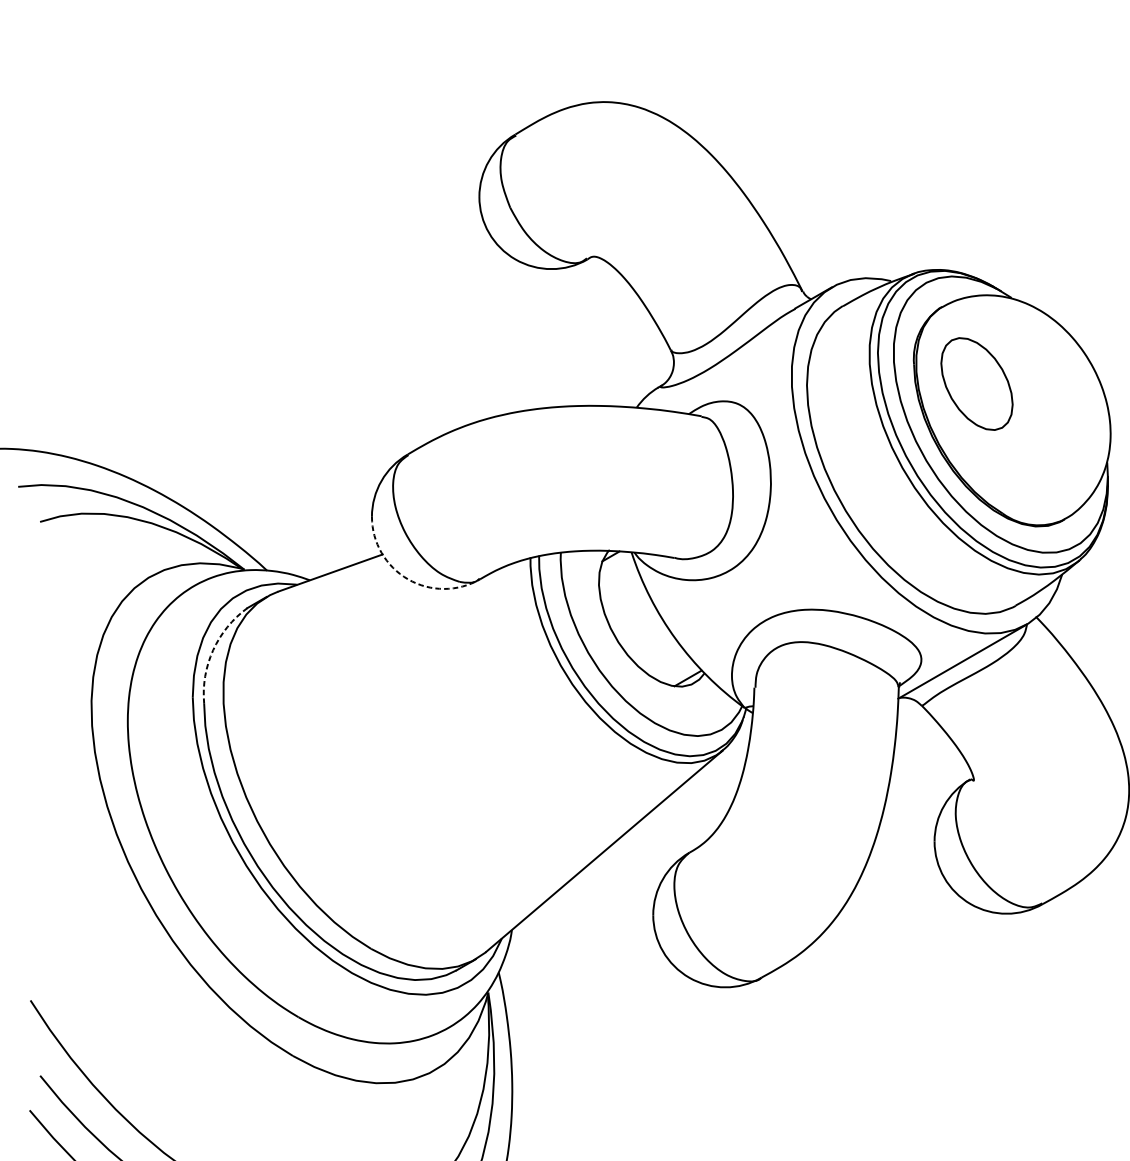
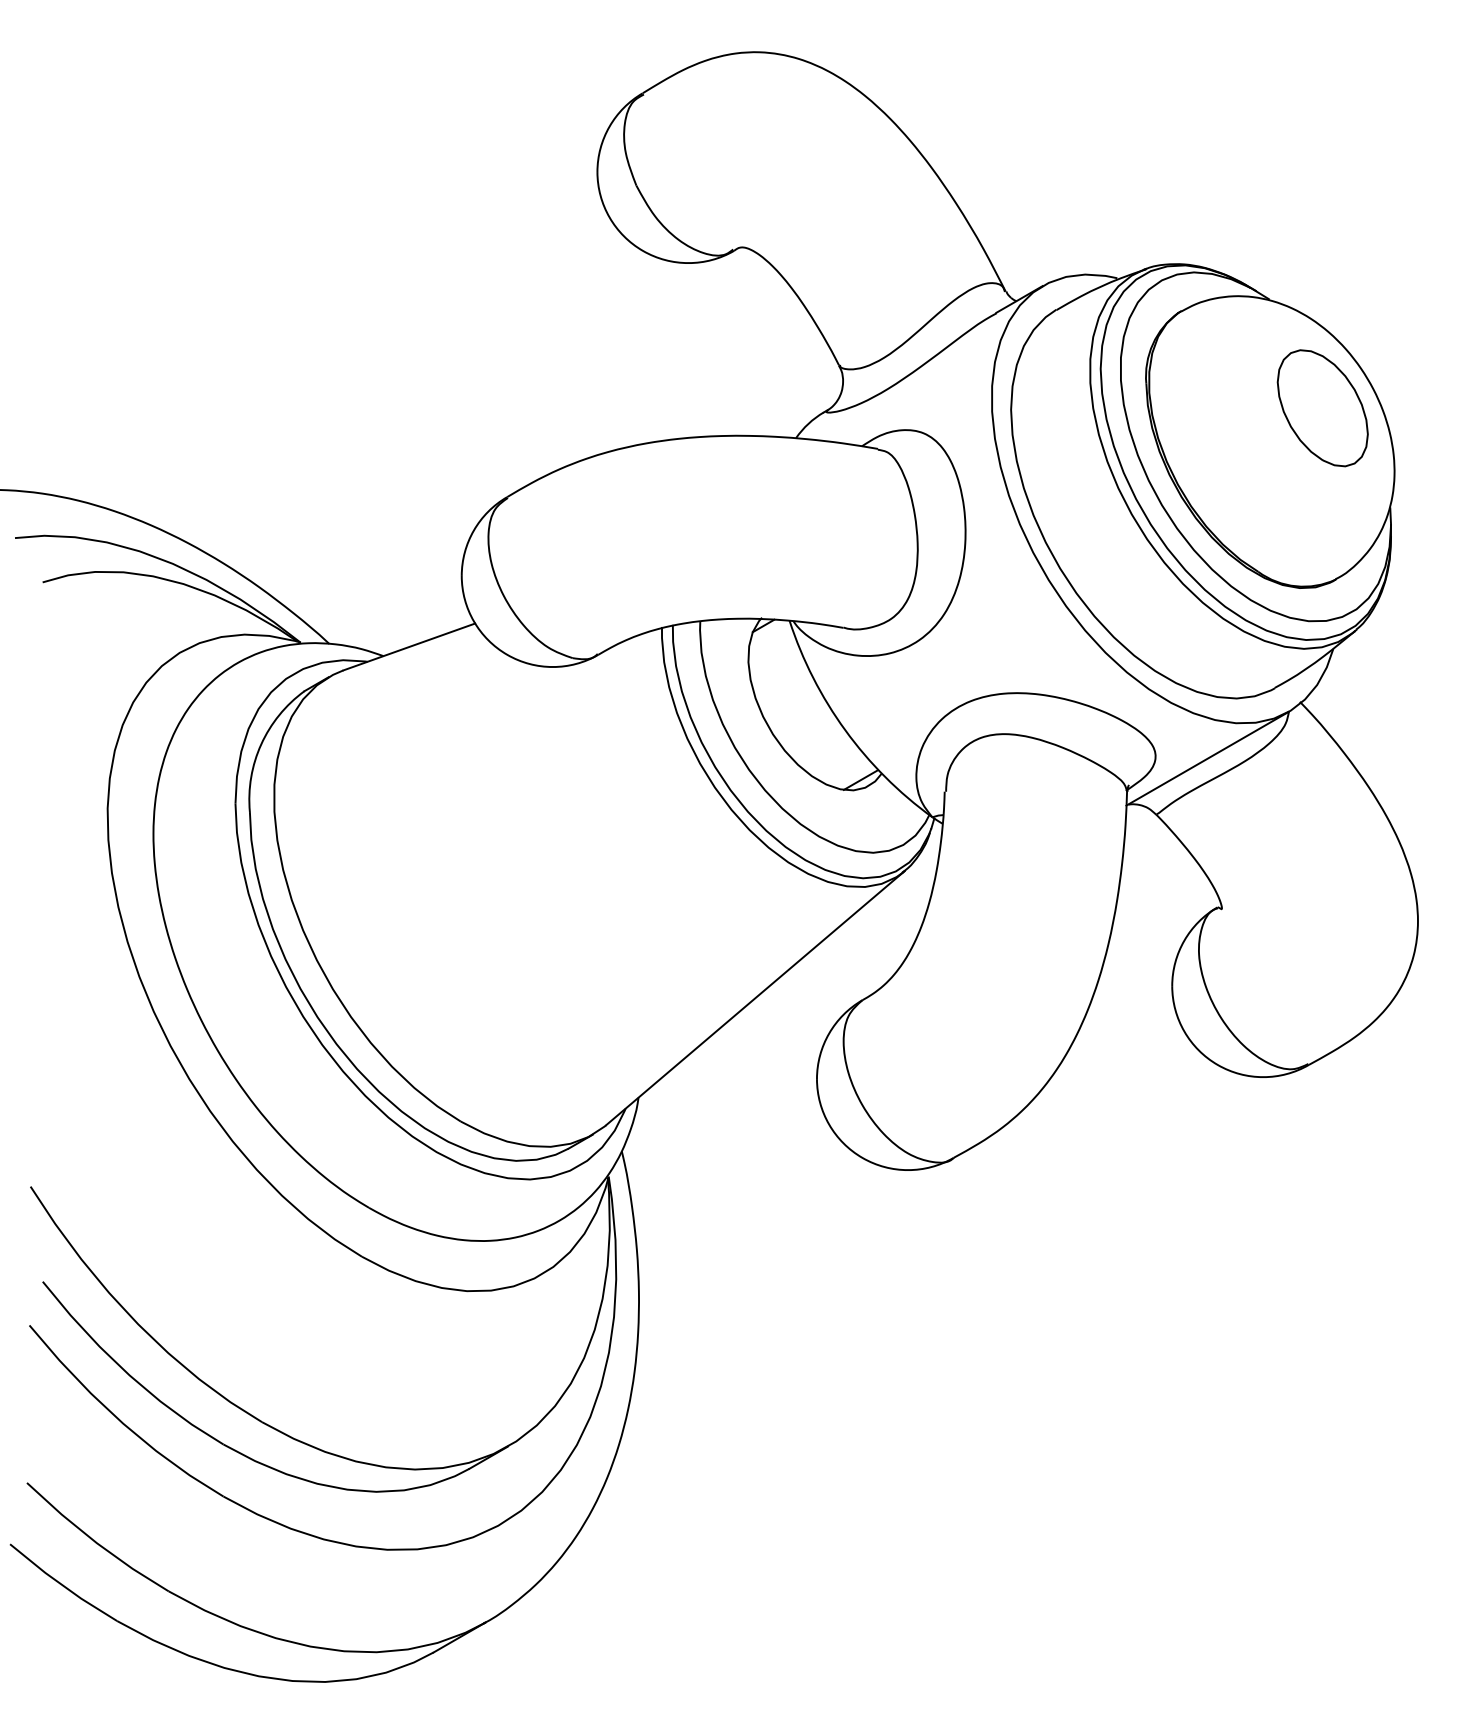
part: (976, 384) -> (1322, 408), moved
arc: (408, 579) -> (507, 654), dashed -> solid
arc: (213, 650) -> (261, 744), dashed -> solid

